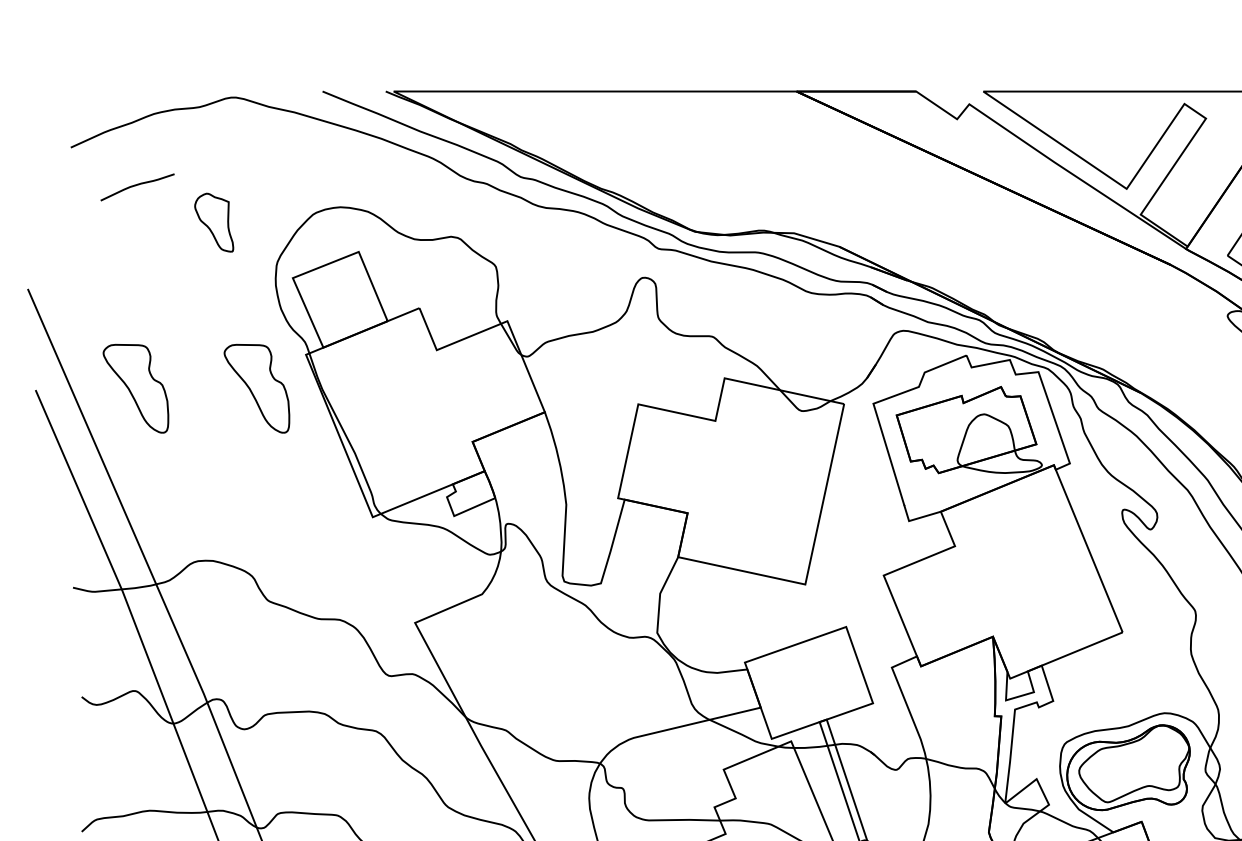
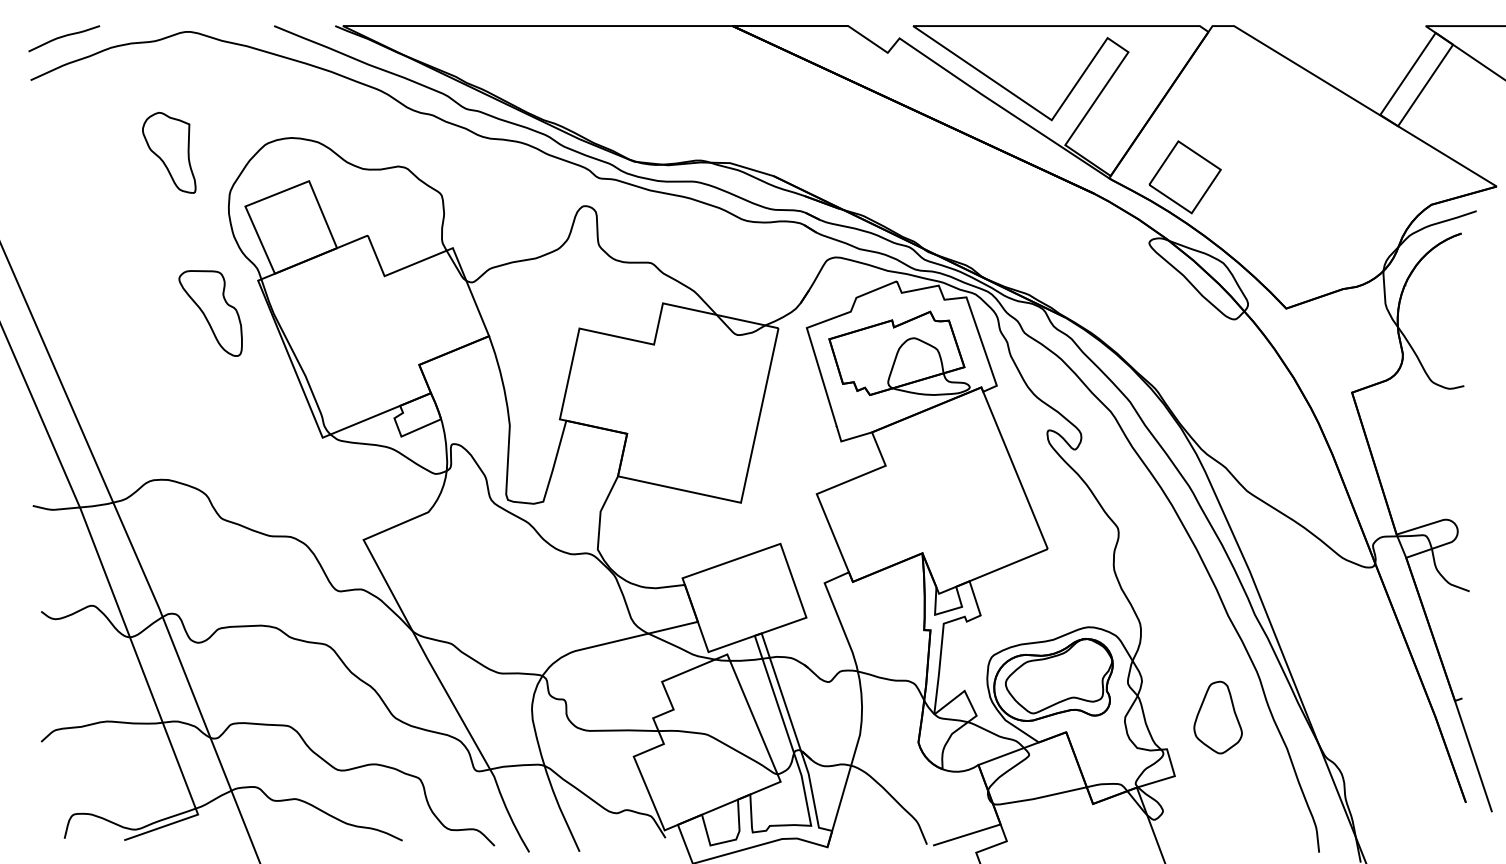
curve: (136, 186) -> (63, 37), moved
part: (214, 222) -> (169, 152), size x1.43
part: (135, 388) -> (93, 313), removed

